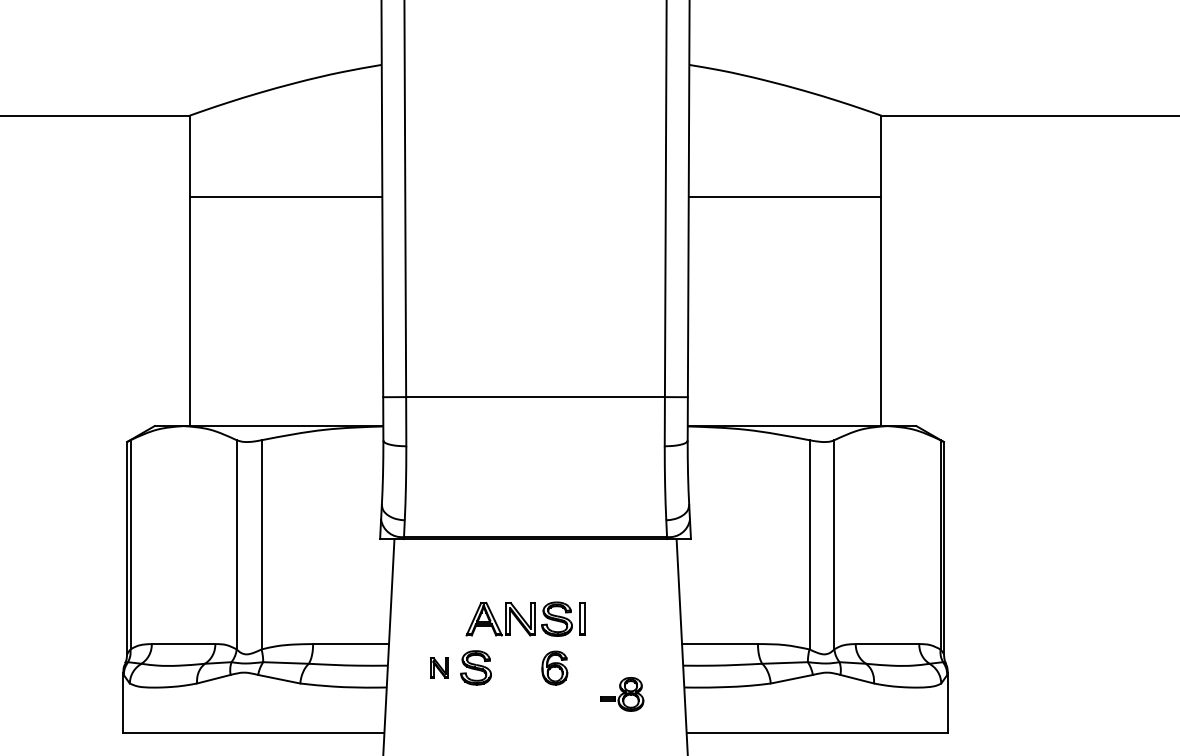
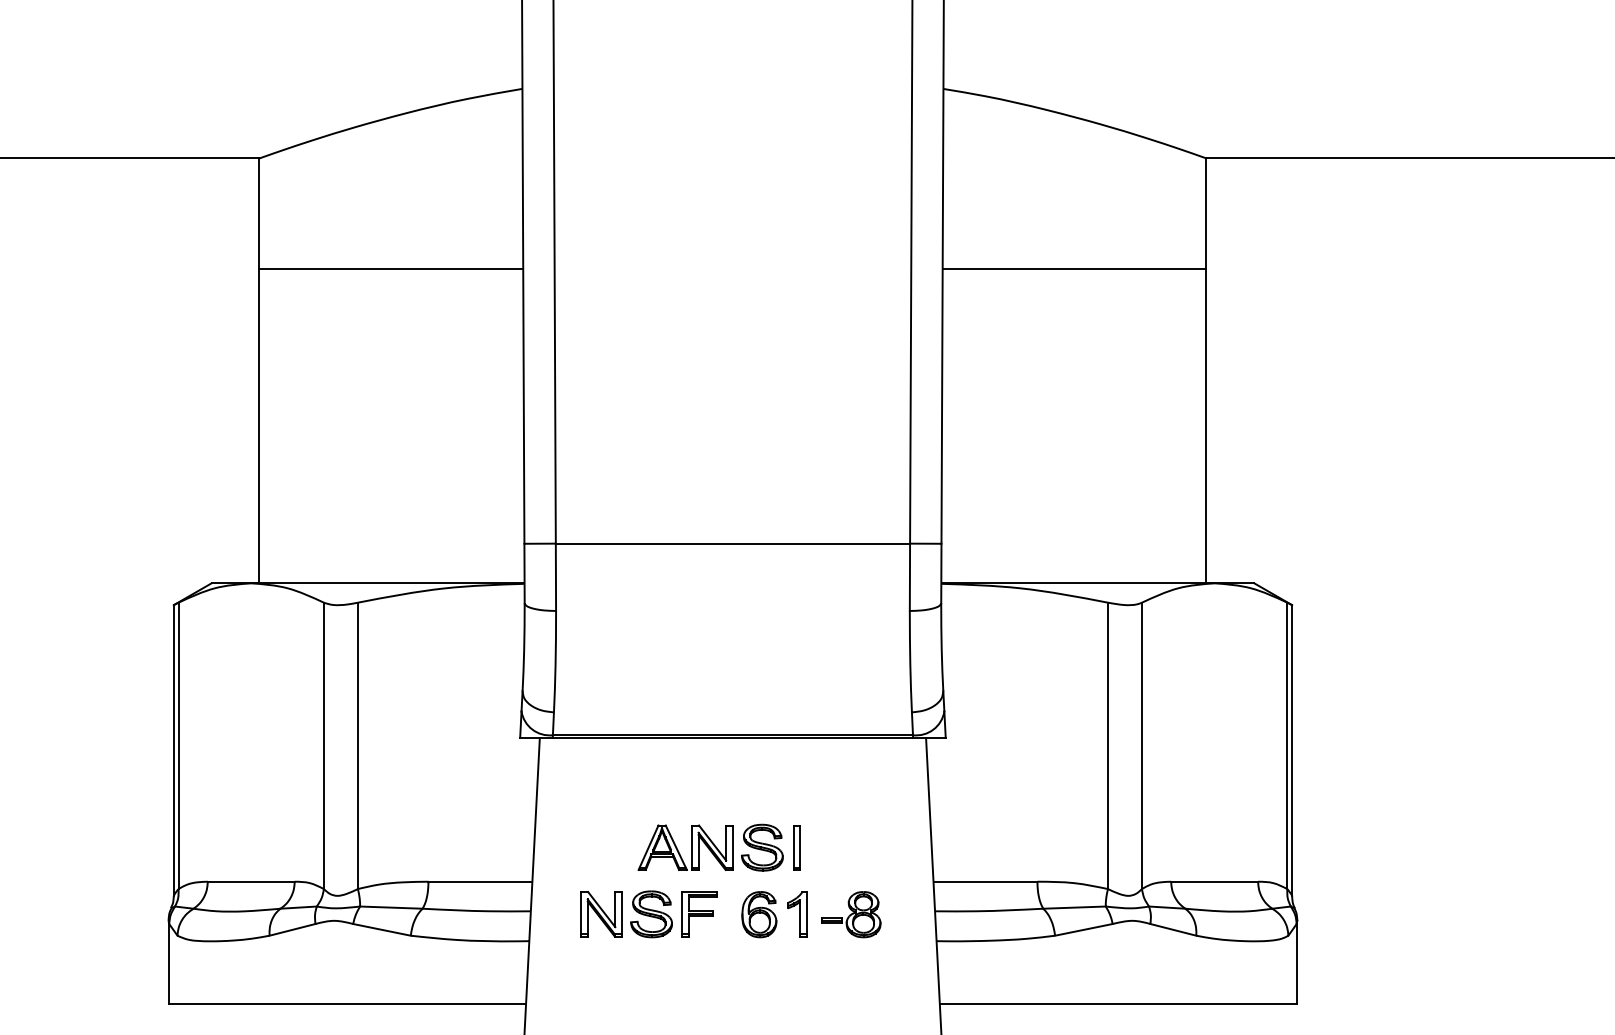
part: (439, 668) -> (601, 914), size x1.67
part: (511, 668) -> (699, 914), added
part: (582, 668) -> (797, 914), added
part: (622, 694) -> (851, 914), moved

